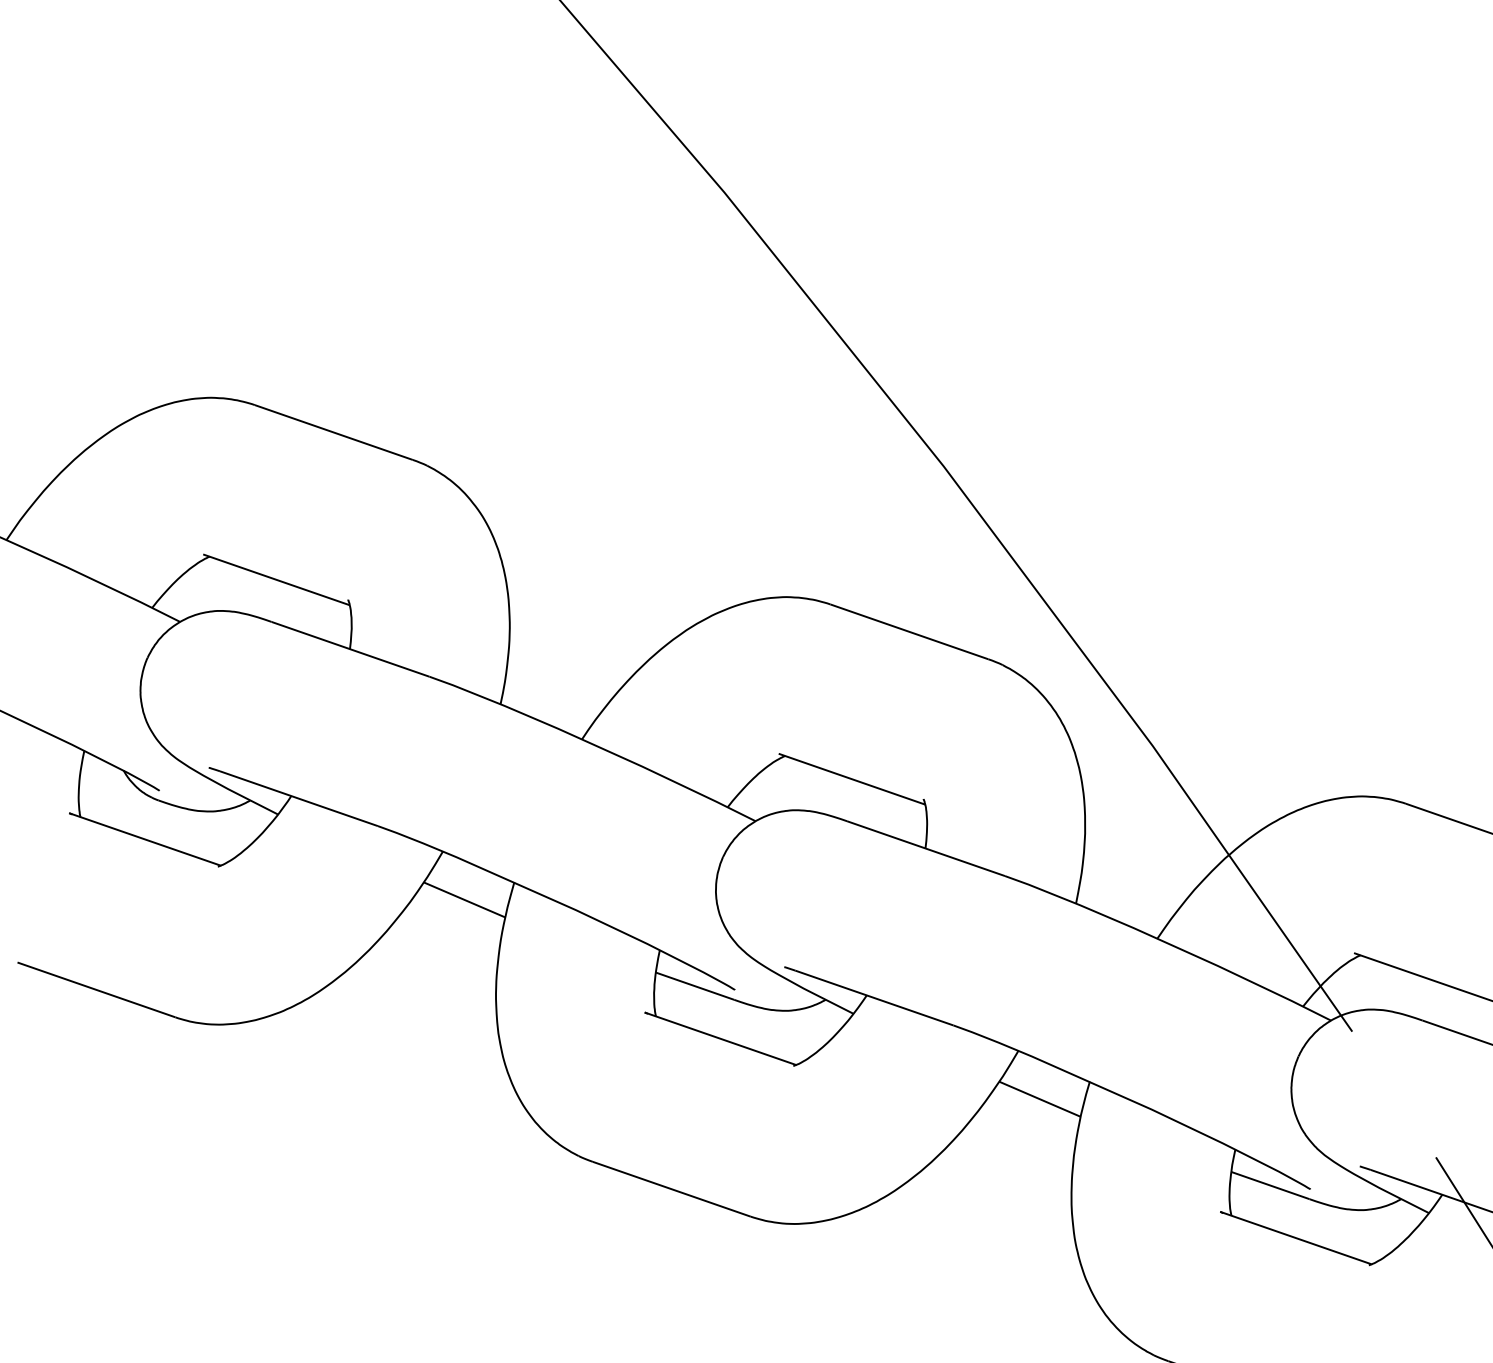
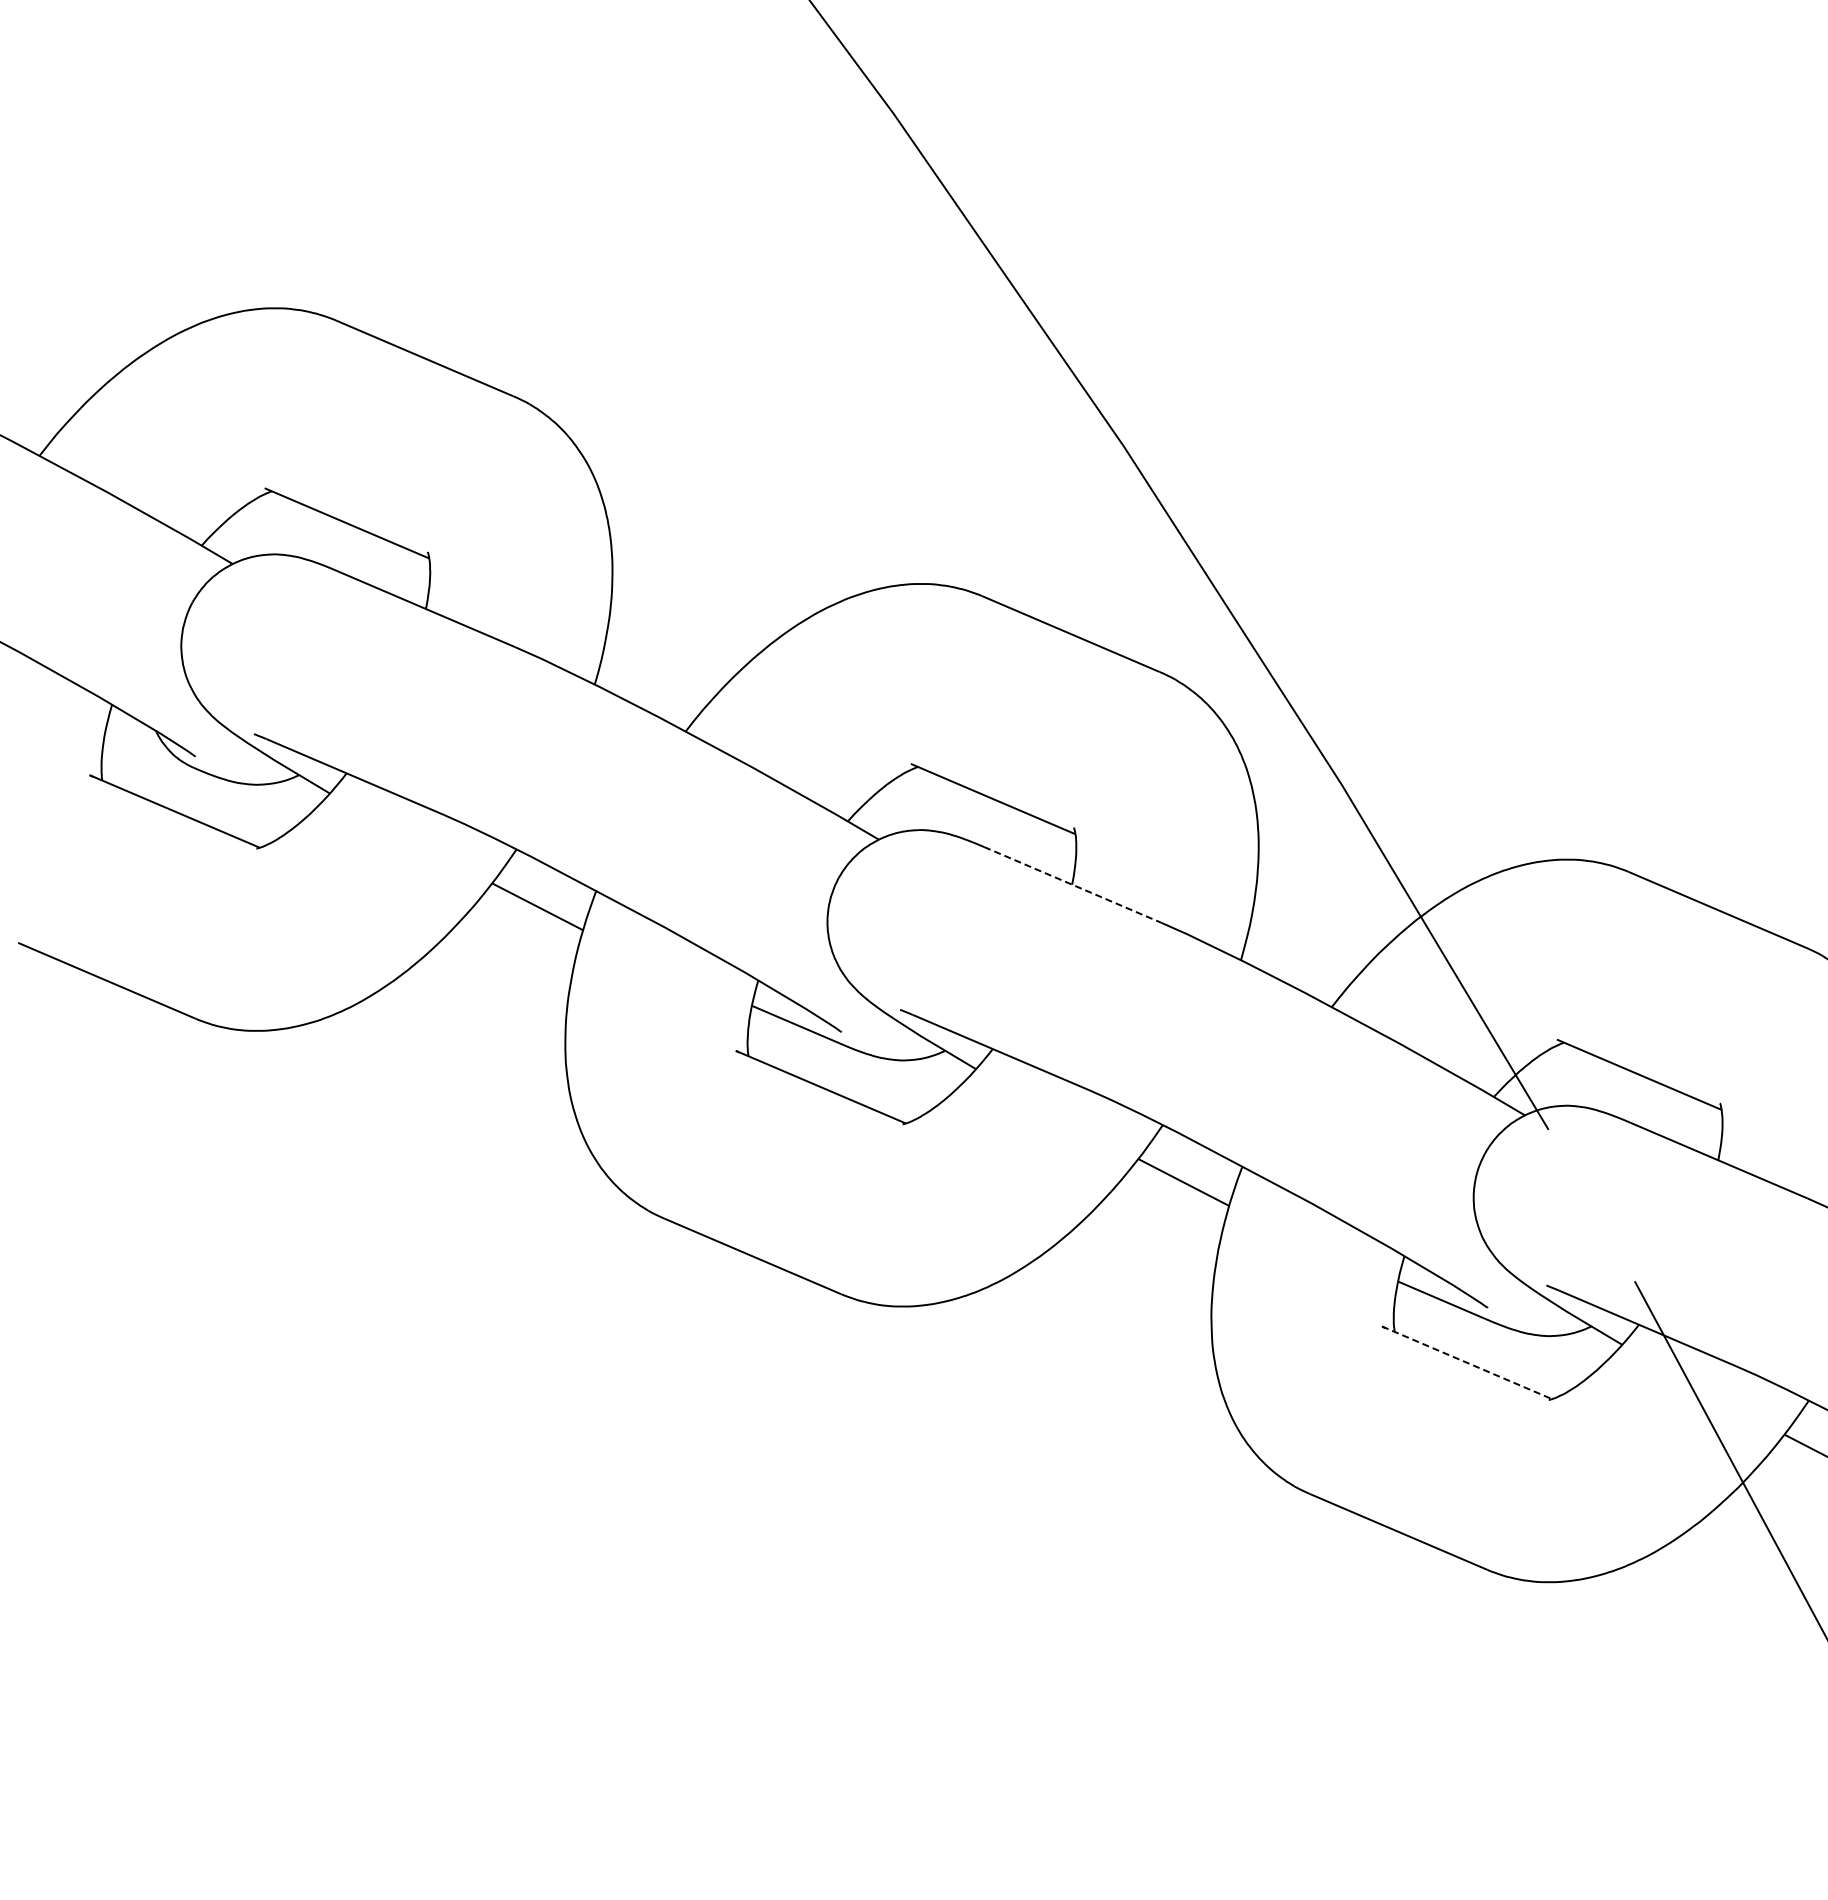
line: (926, 849) -> (1073, 885), solid -> dashed
line: (1296, 1237) -> (1467, 1362), solid -> dashed

